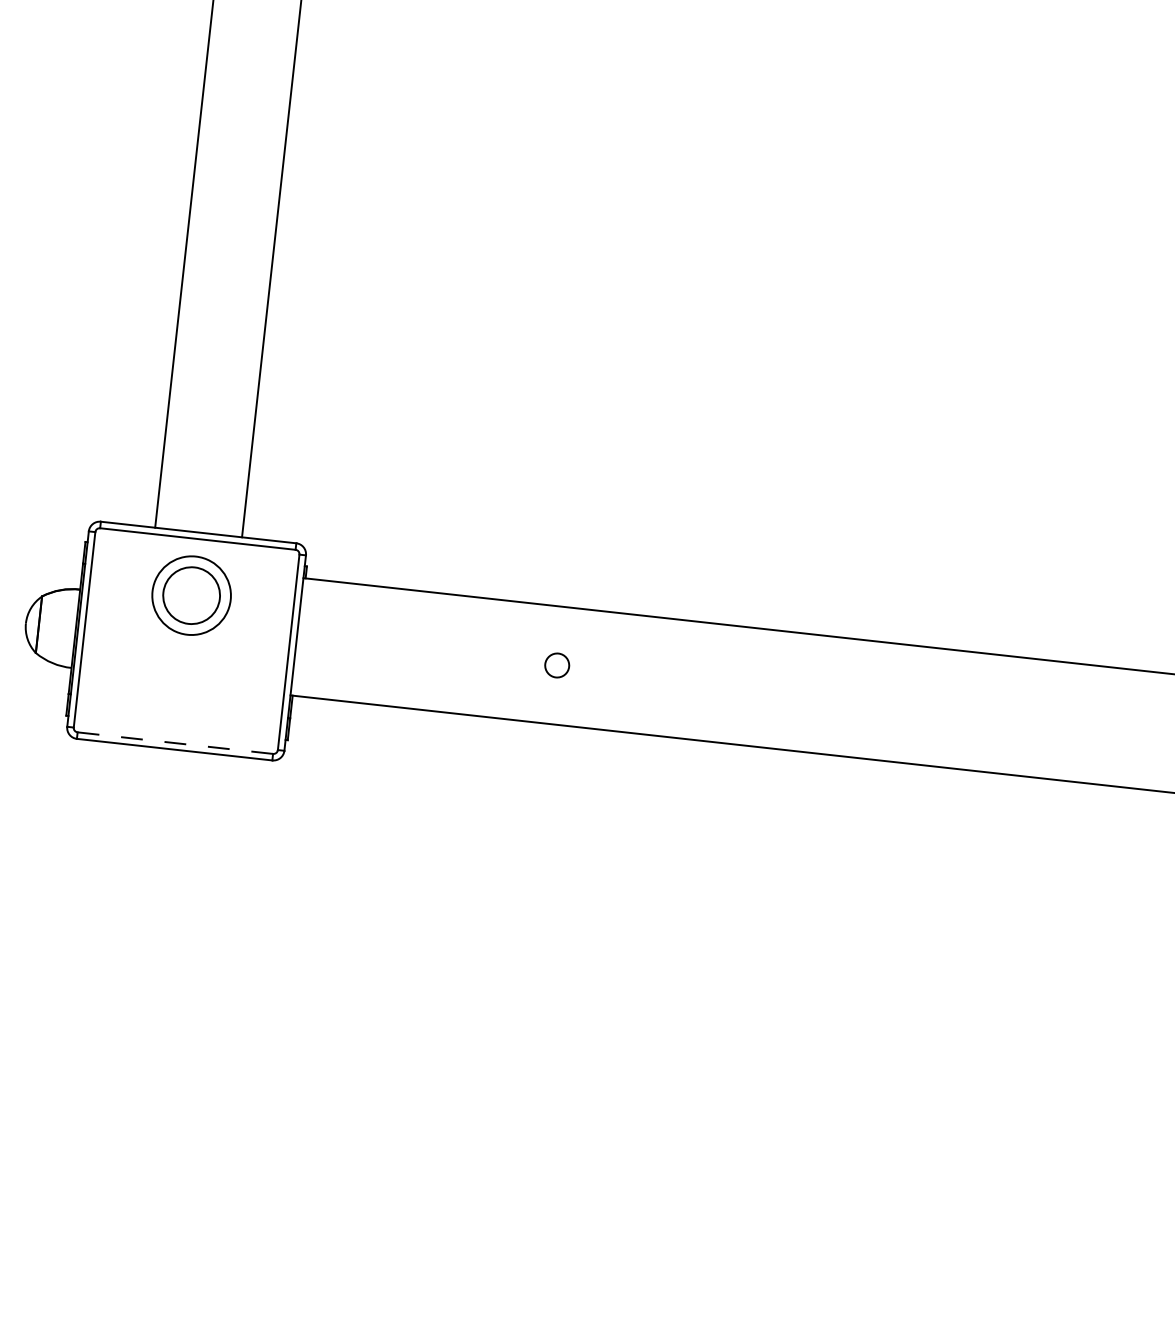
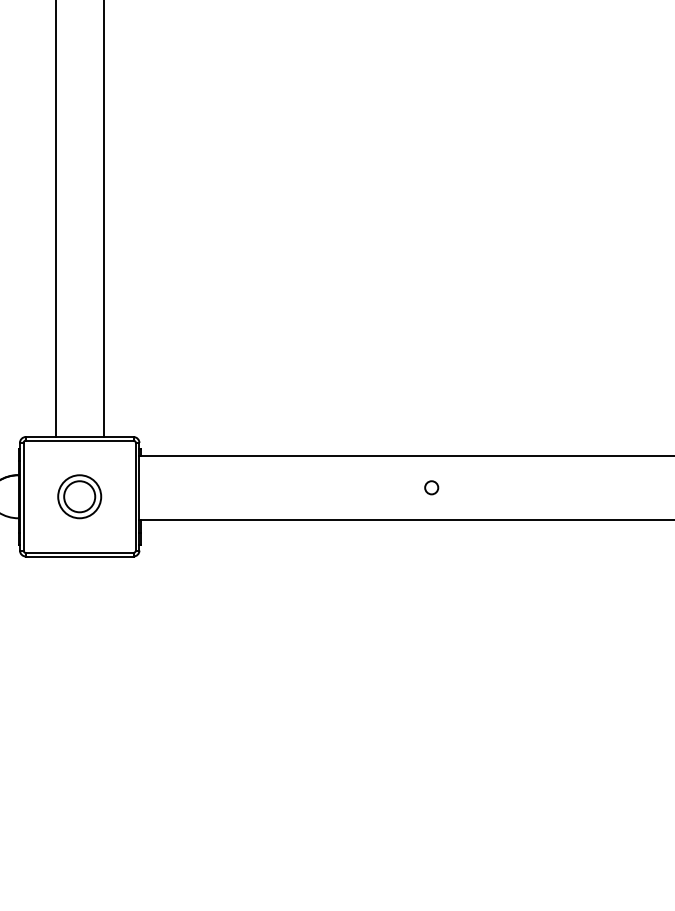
part: (191, 595) -> (79, 496), moved
circle: (556, 664) -> (431, 487), moved
line: (175, 742) -> (79, 552), dashed -> solid

